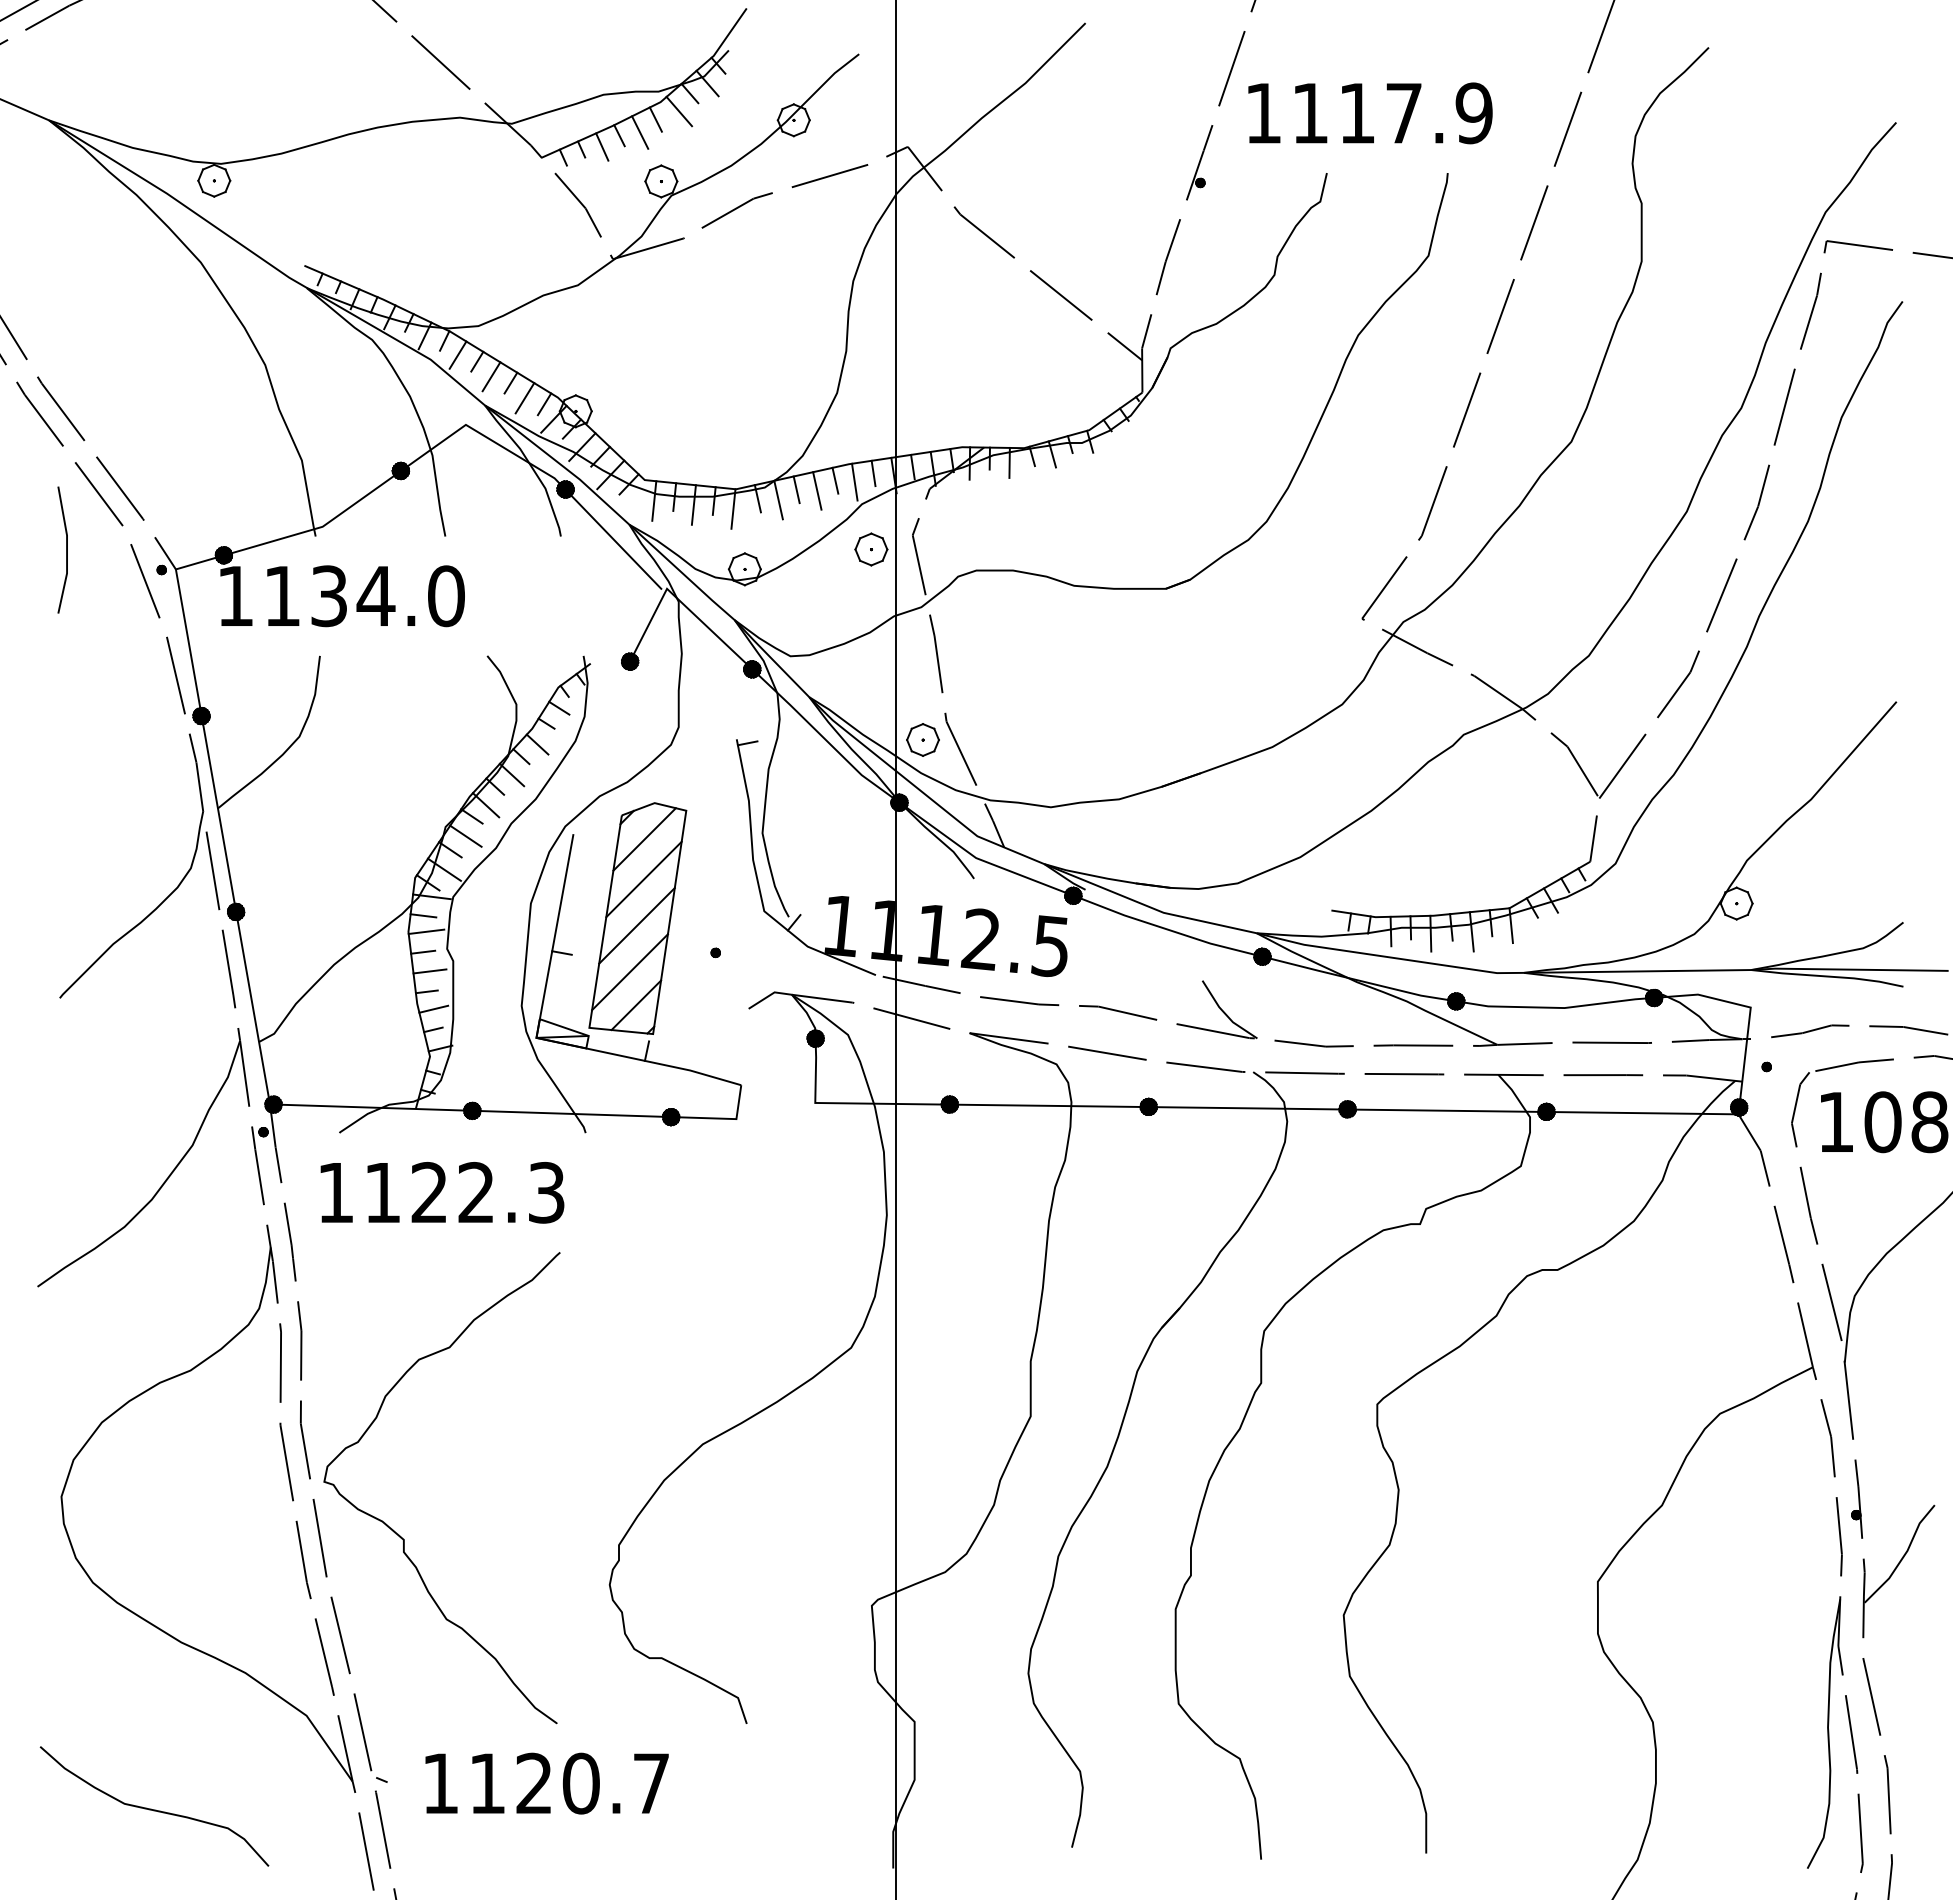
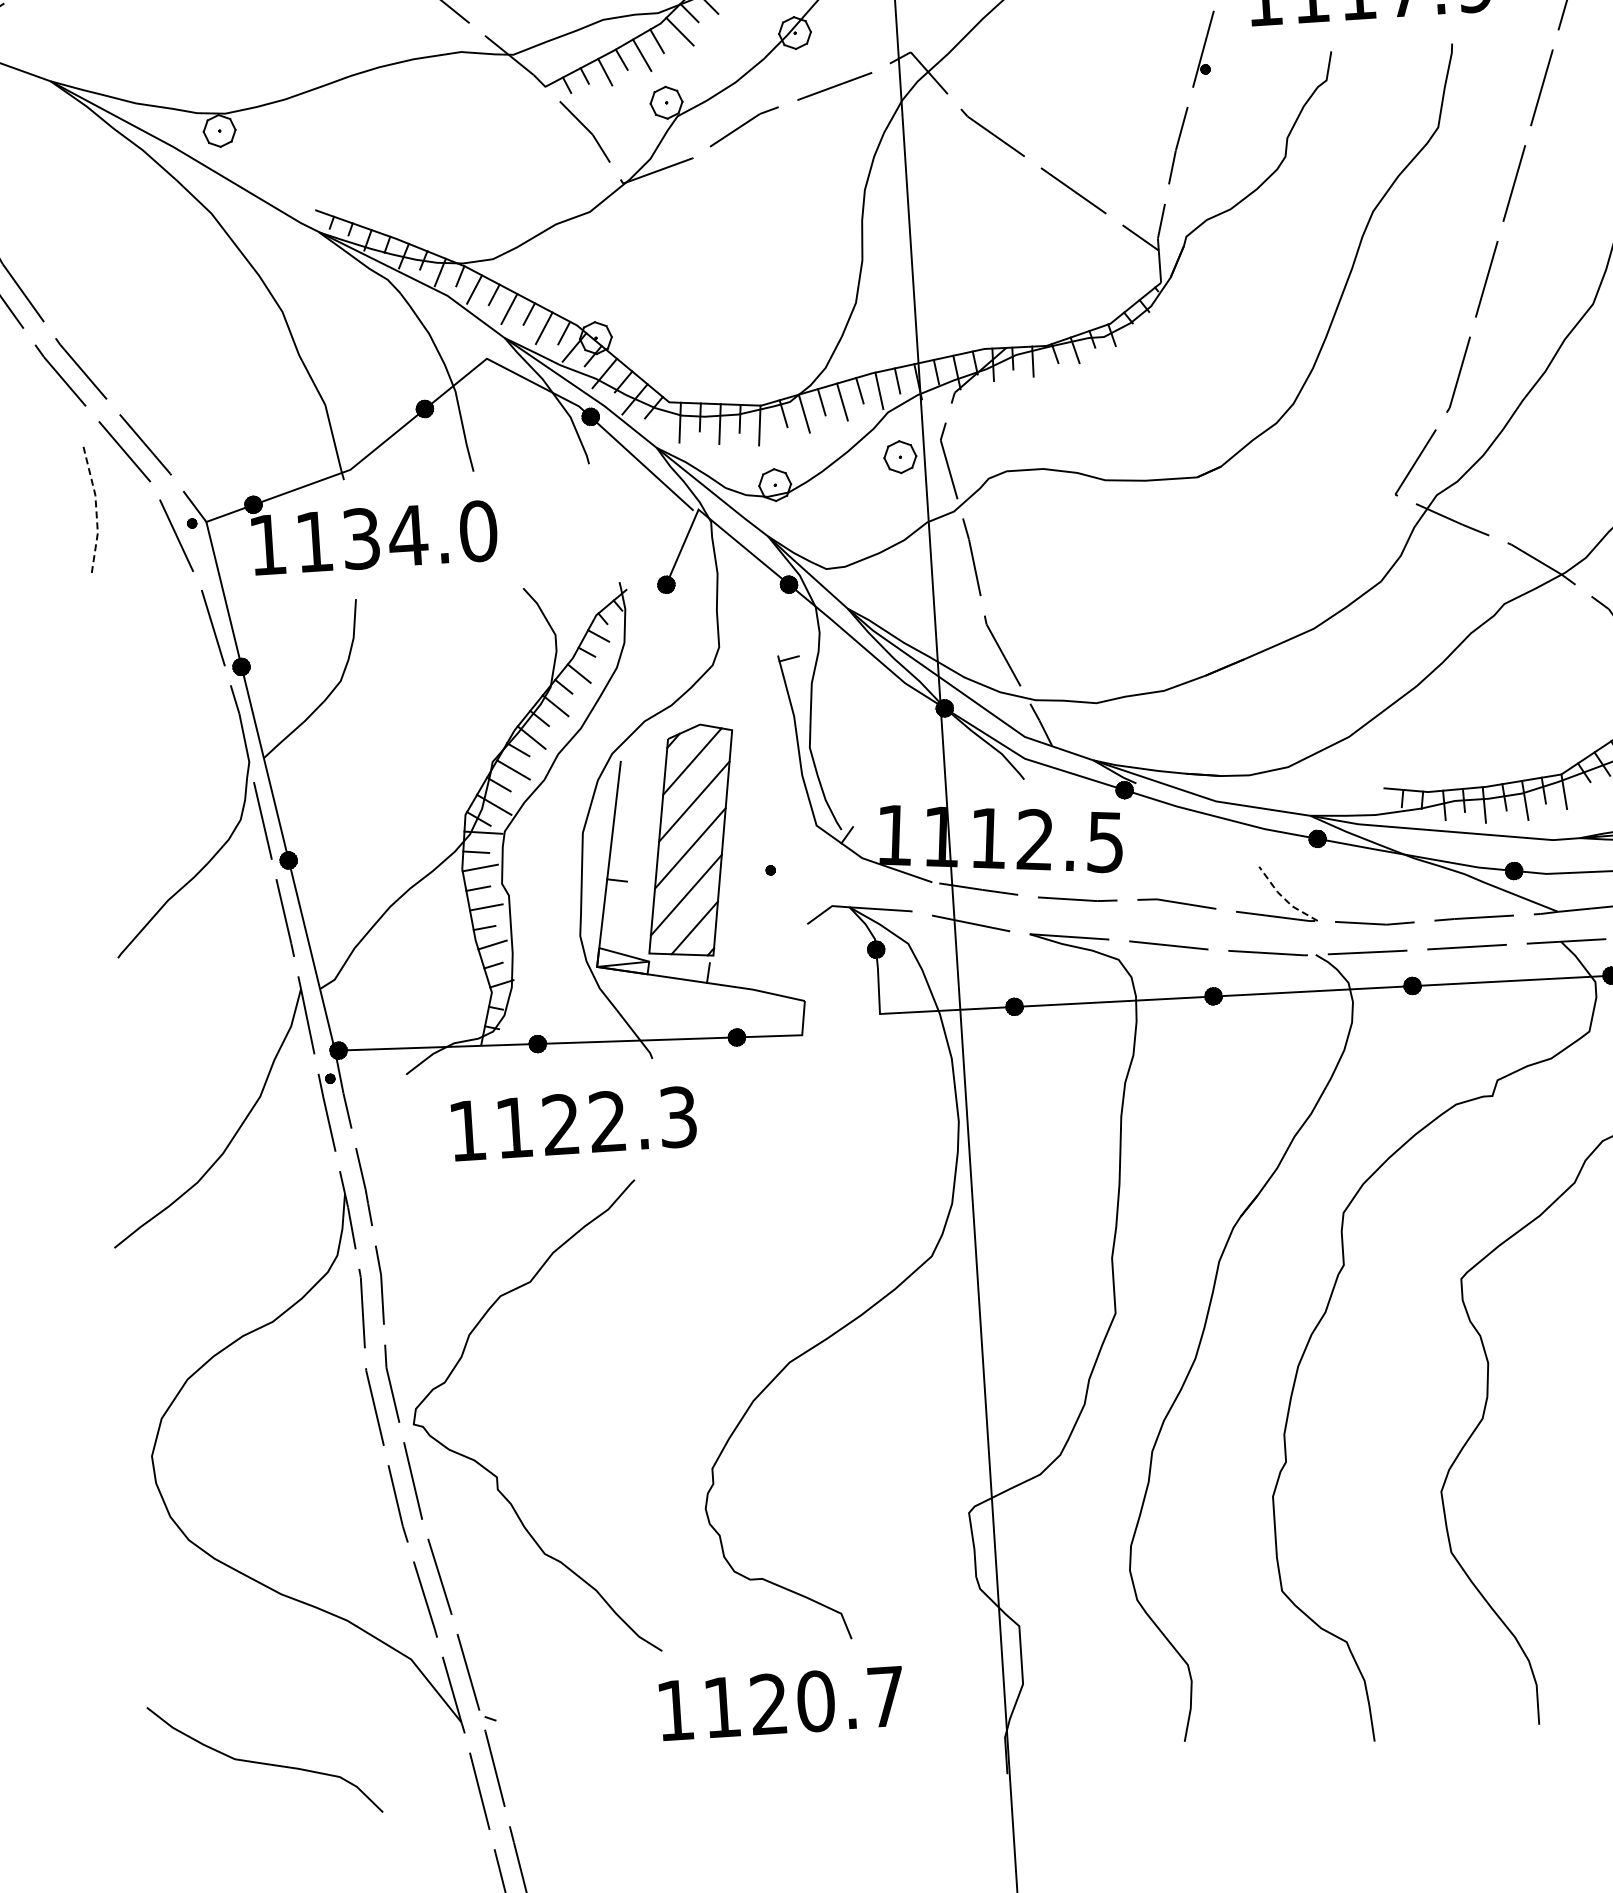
line: (67, 550) -> (96, 510), solid -> dashed
part: (922, 739) -> (963, 643), removed
line: (1225, 1013) -> (1284, 898), solid -> dashed
text: (442, 1192) -> (574, 1123), moved
text: (546, 1783) -> (781, 1703), moved

